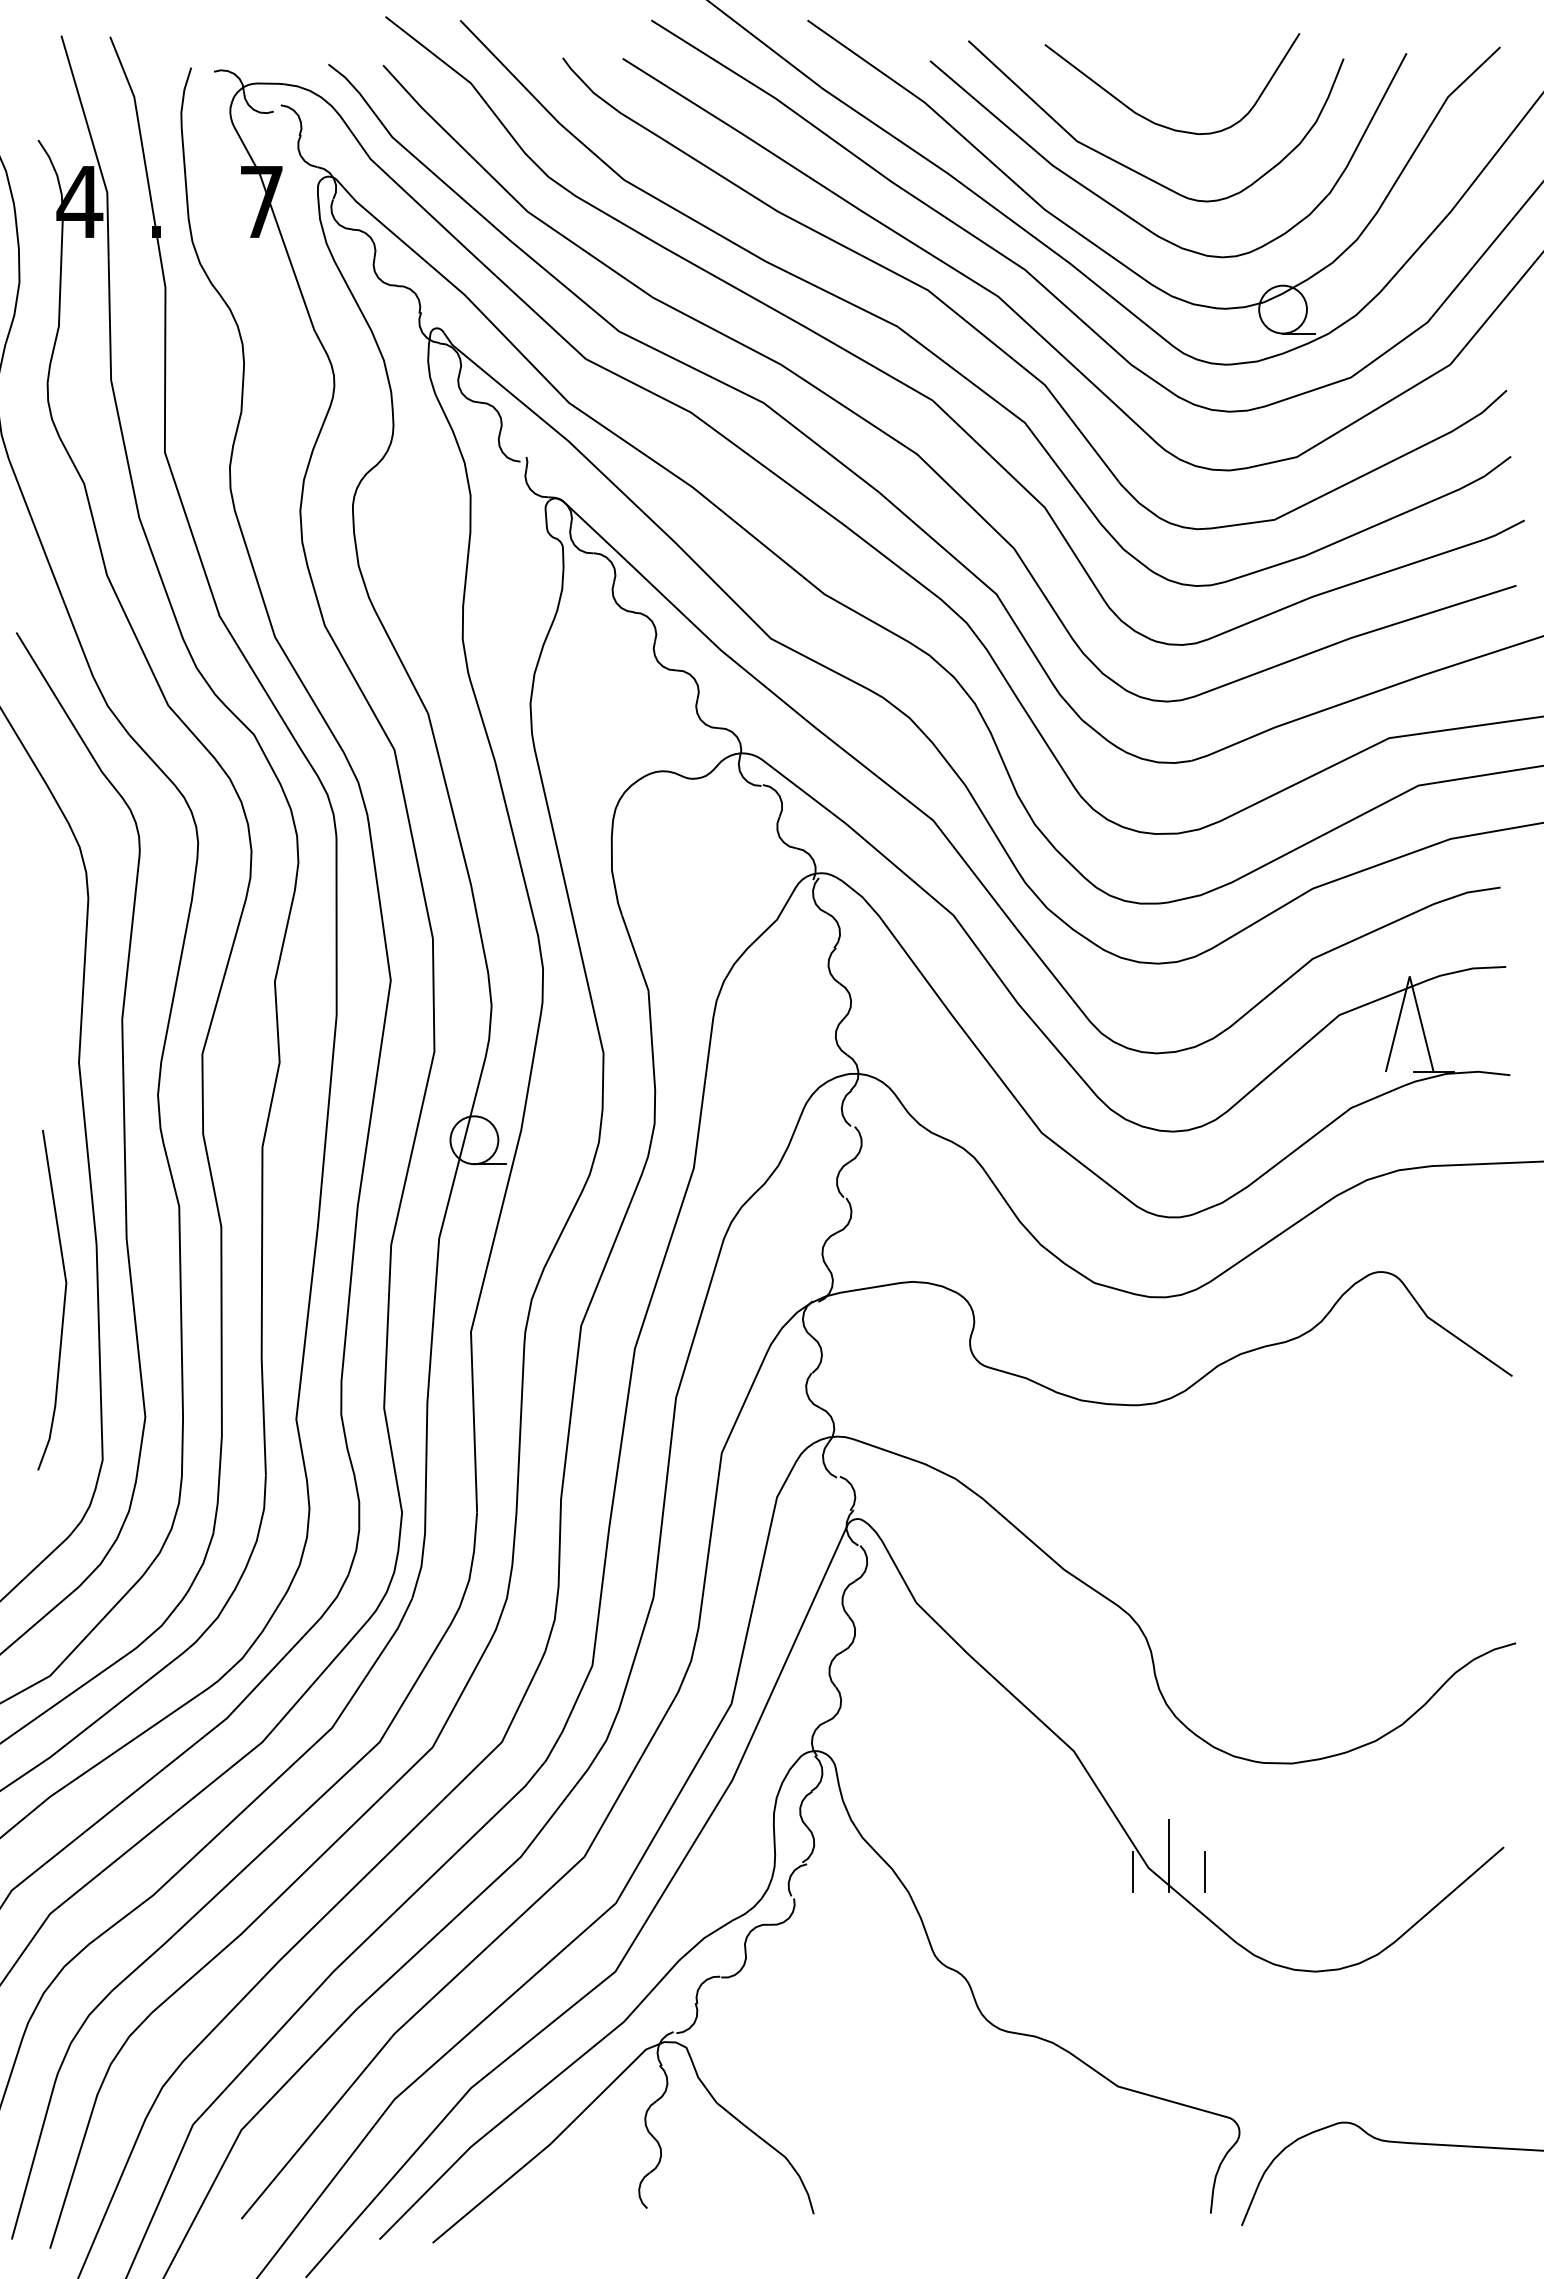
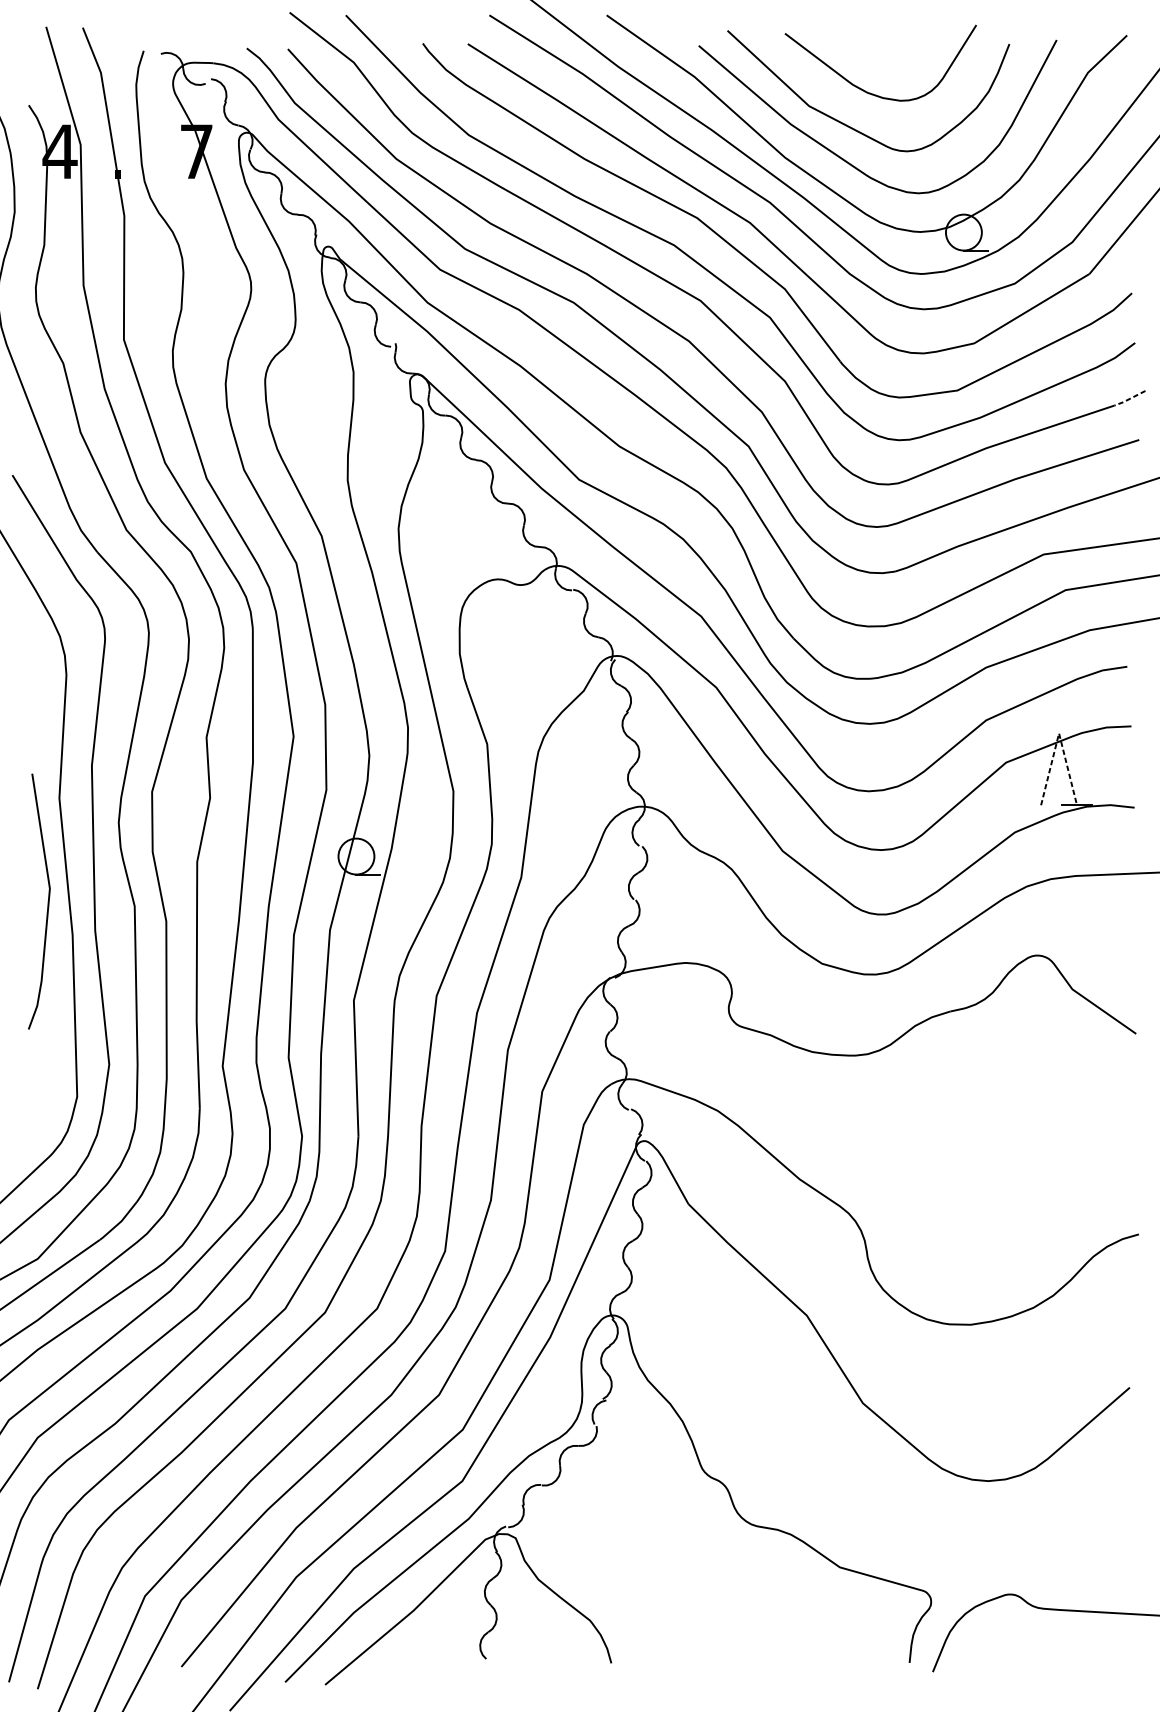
line: (1503, 531) -> (1129, 399), solid -> dashed
line: (1409, 976) -> (1058, 733), solid -> dashed
line: (63, 1300) -> (47, 901), moved
line: (1169, 1855) -> (878, 1393), removed
line: (1133, 1871) -> (851, 1405), removed
line: (1205, 1871) -> (905, 1405), removed

